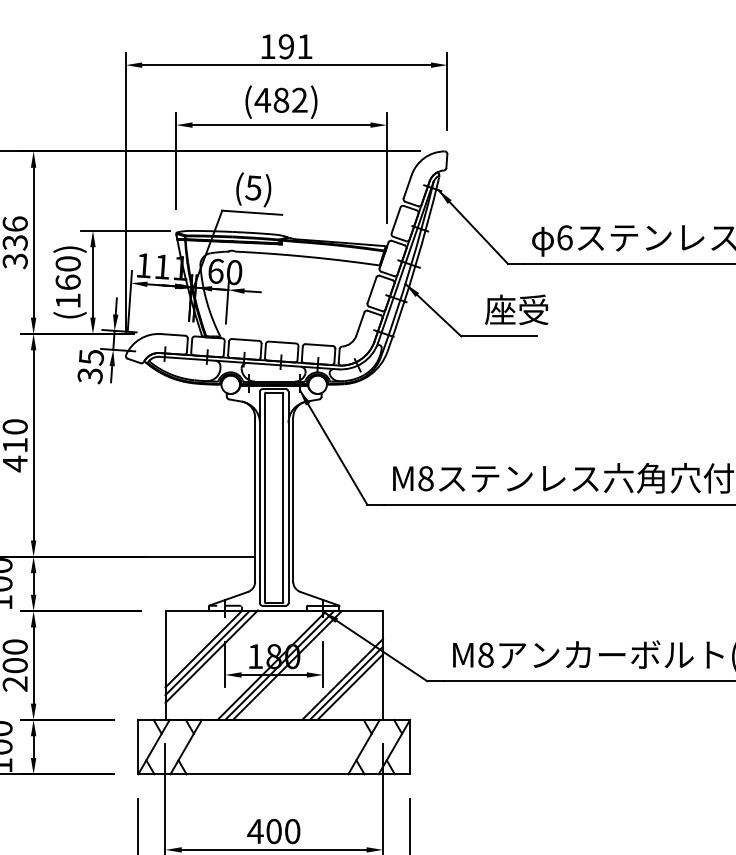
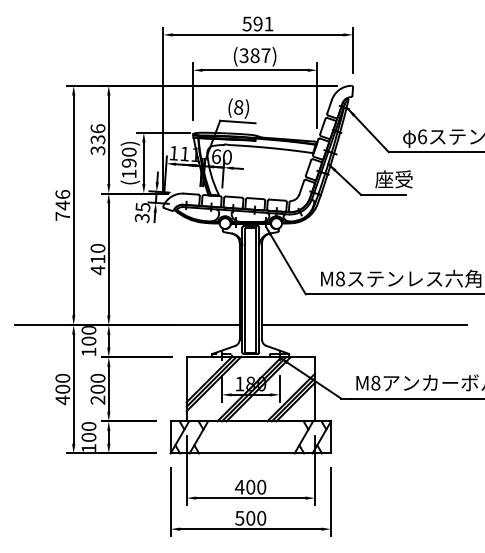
text: (266, 45) -> (246, 23), 191 -> 591
text: (280, 100) -> (254, 55), (482) -> (387)
text: (253, 188) -> (238, 107), (5) -> (8)
text: (66, 281) -> (128, 162), (160) -> (190)
line: (466, 557) -> (364, 325), added

